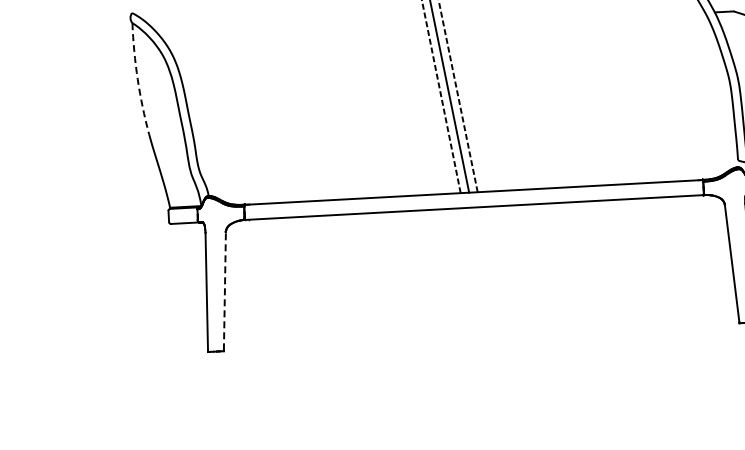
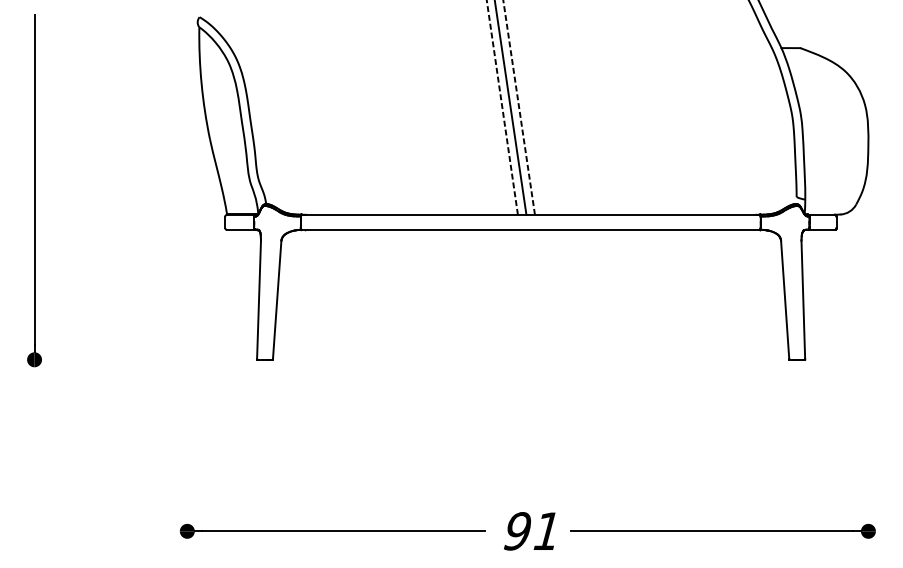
arc: (137, 79) -> (201, 83), dashed -> solid
line: (225, 290) -> (277, 299), dashed -> solid

